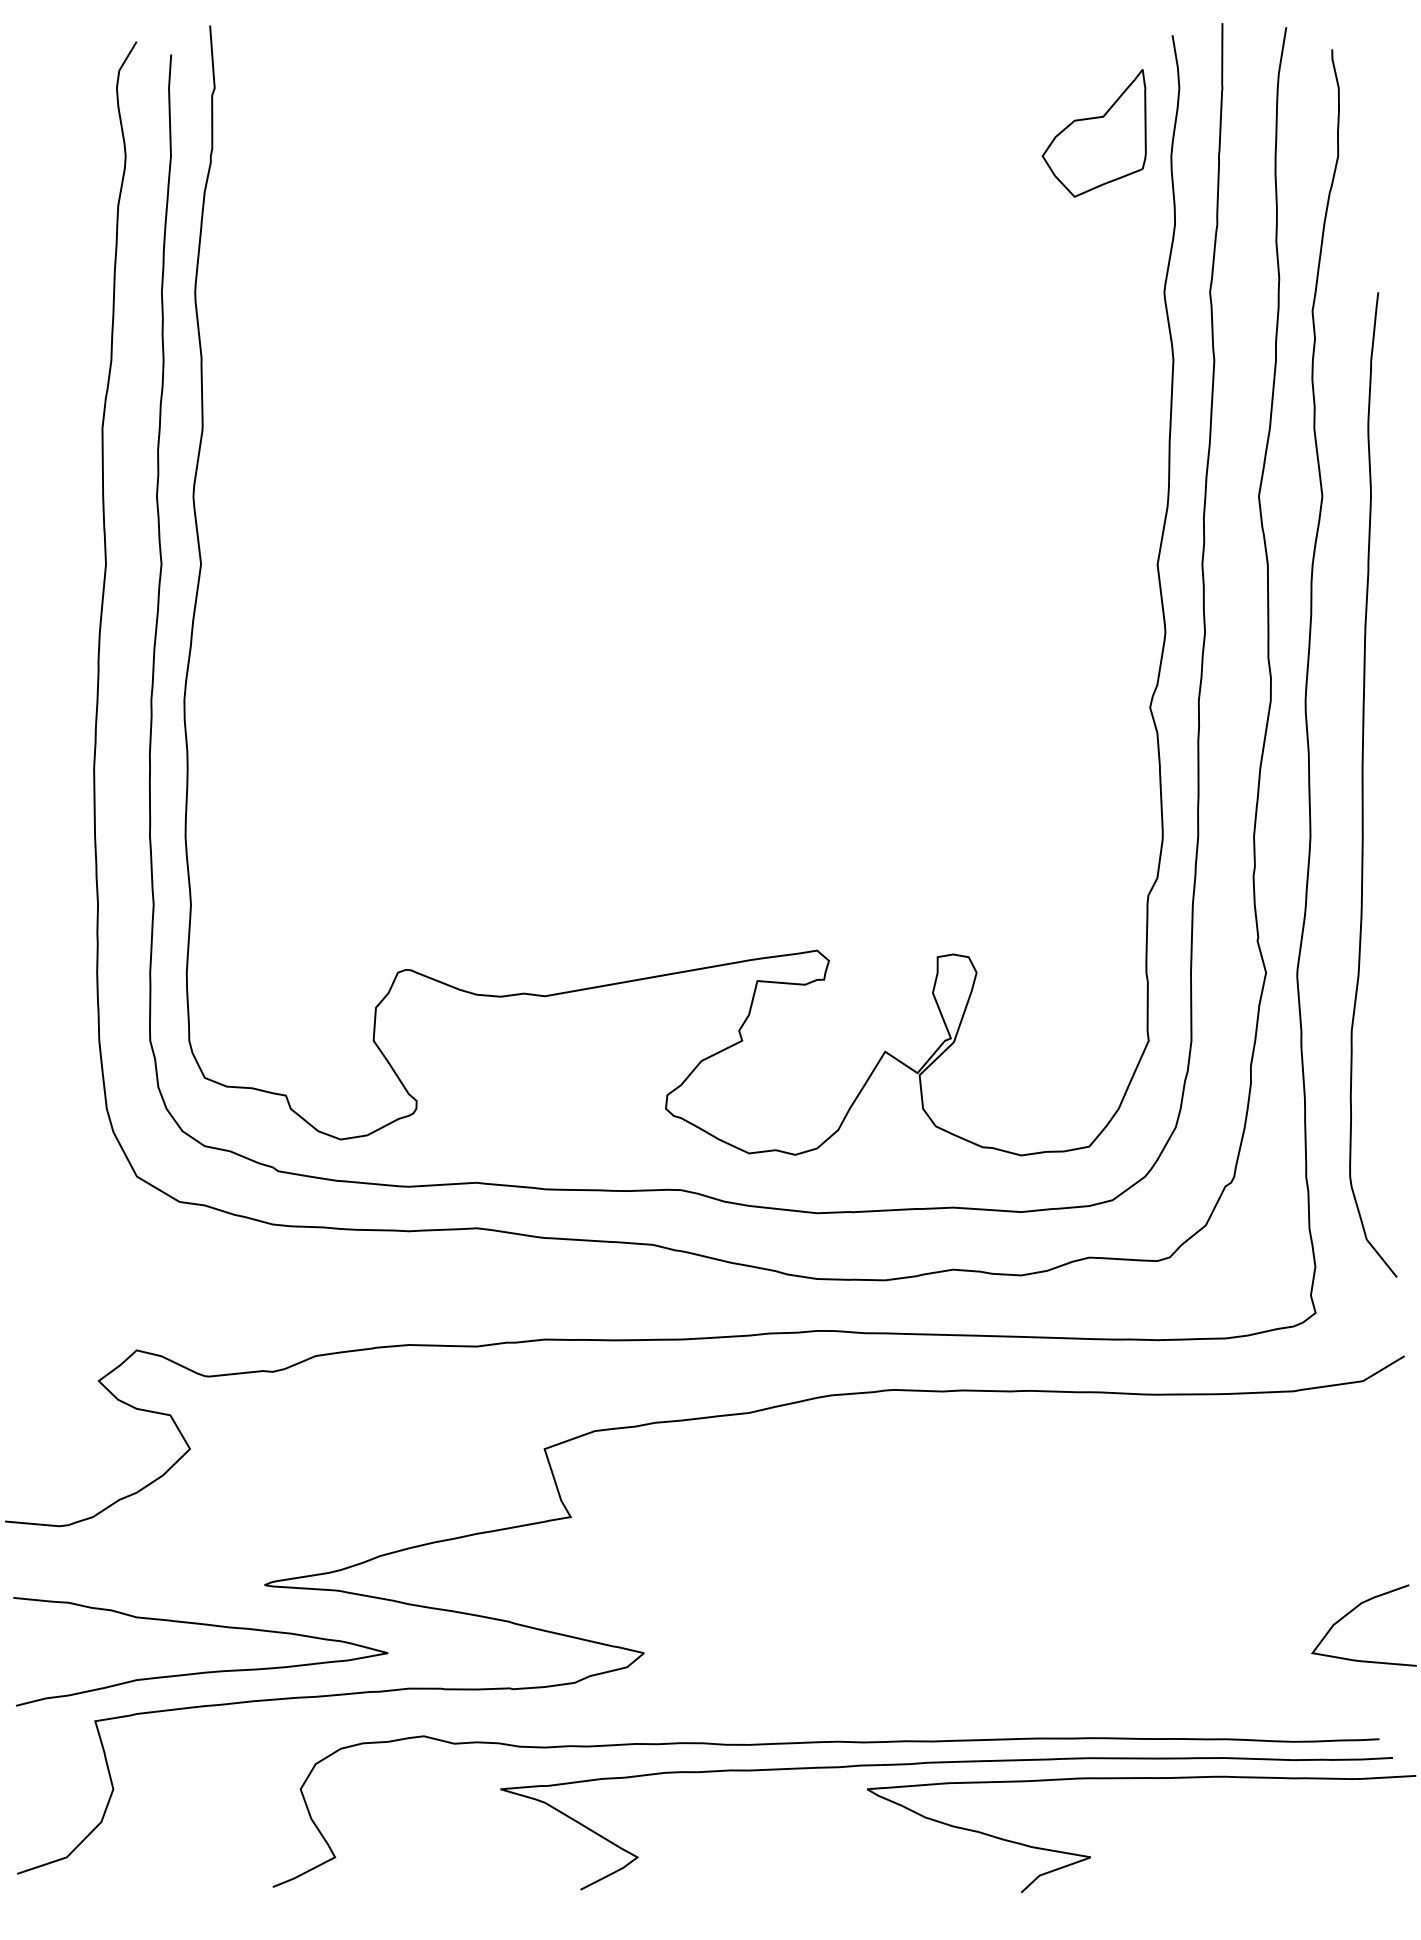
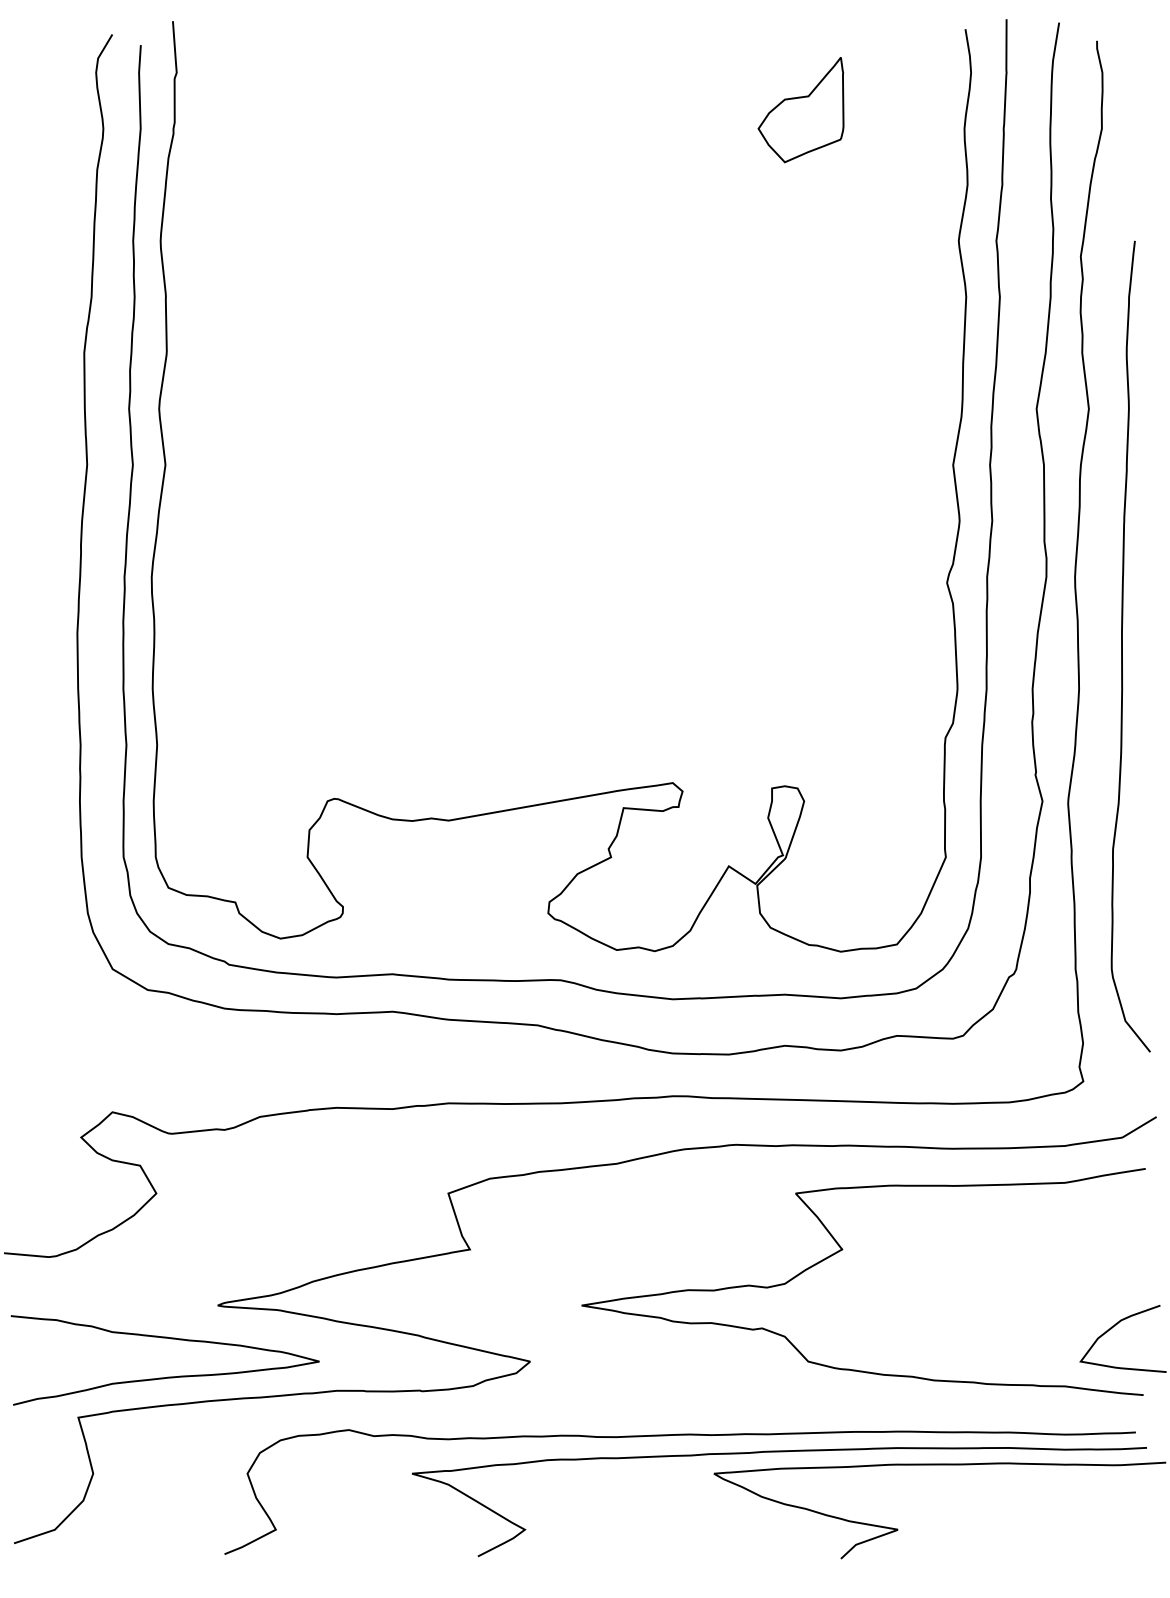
part: (1093, 133) -> (800, 110), moved
curve: (1023, 1518) -> (842, 1250), added

